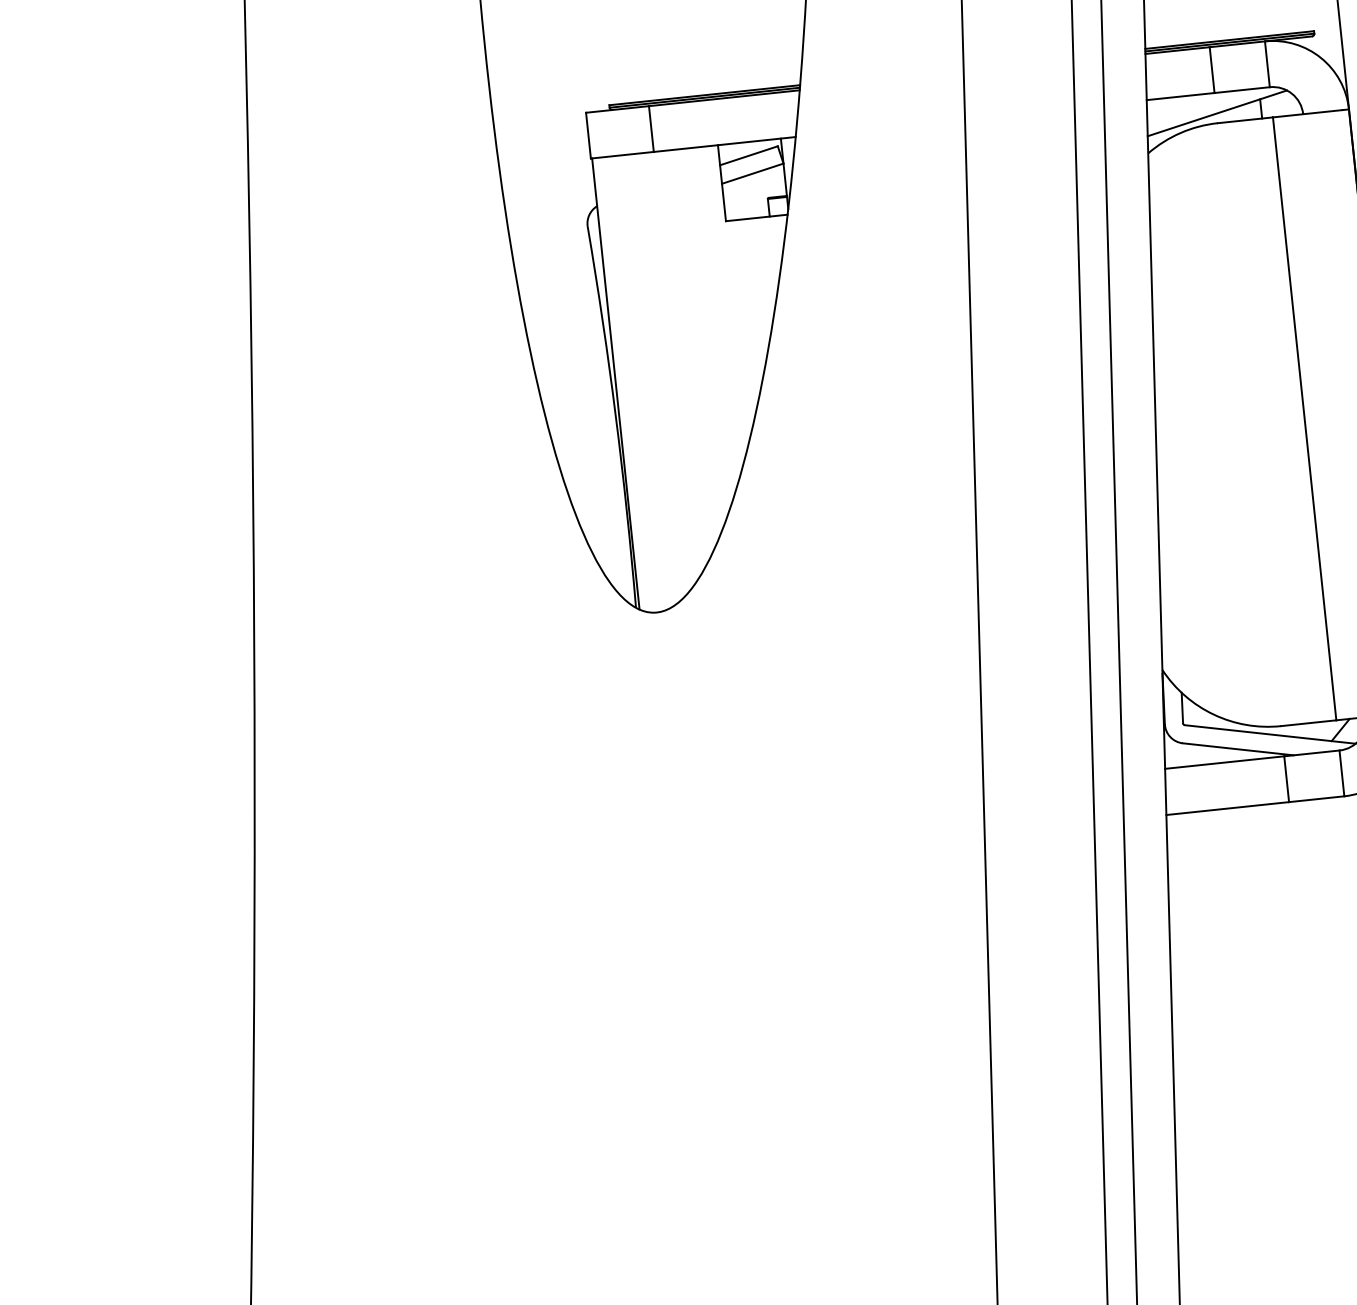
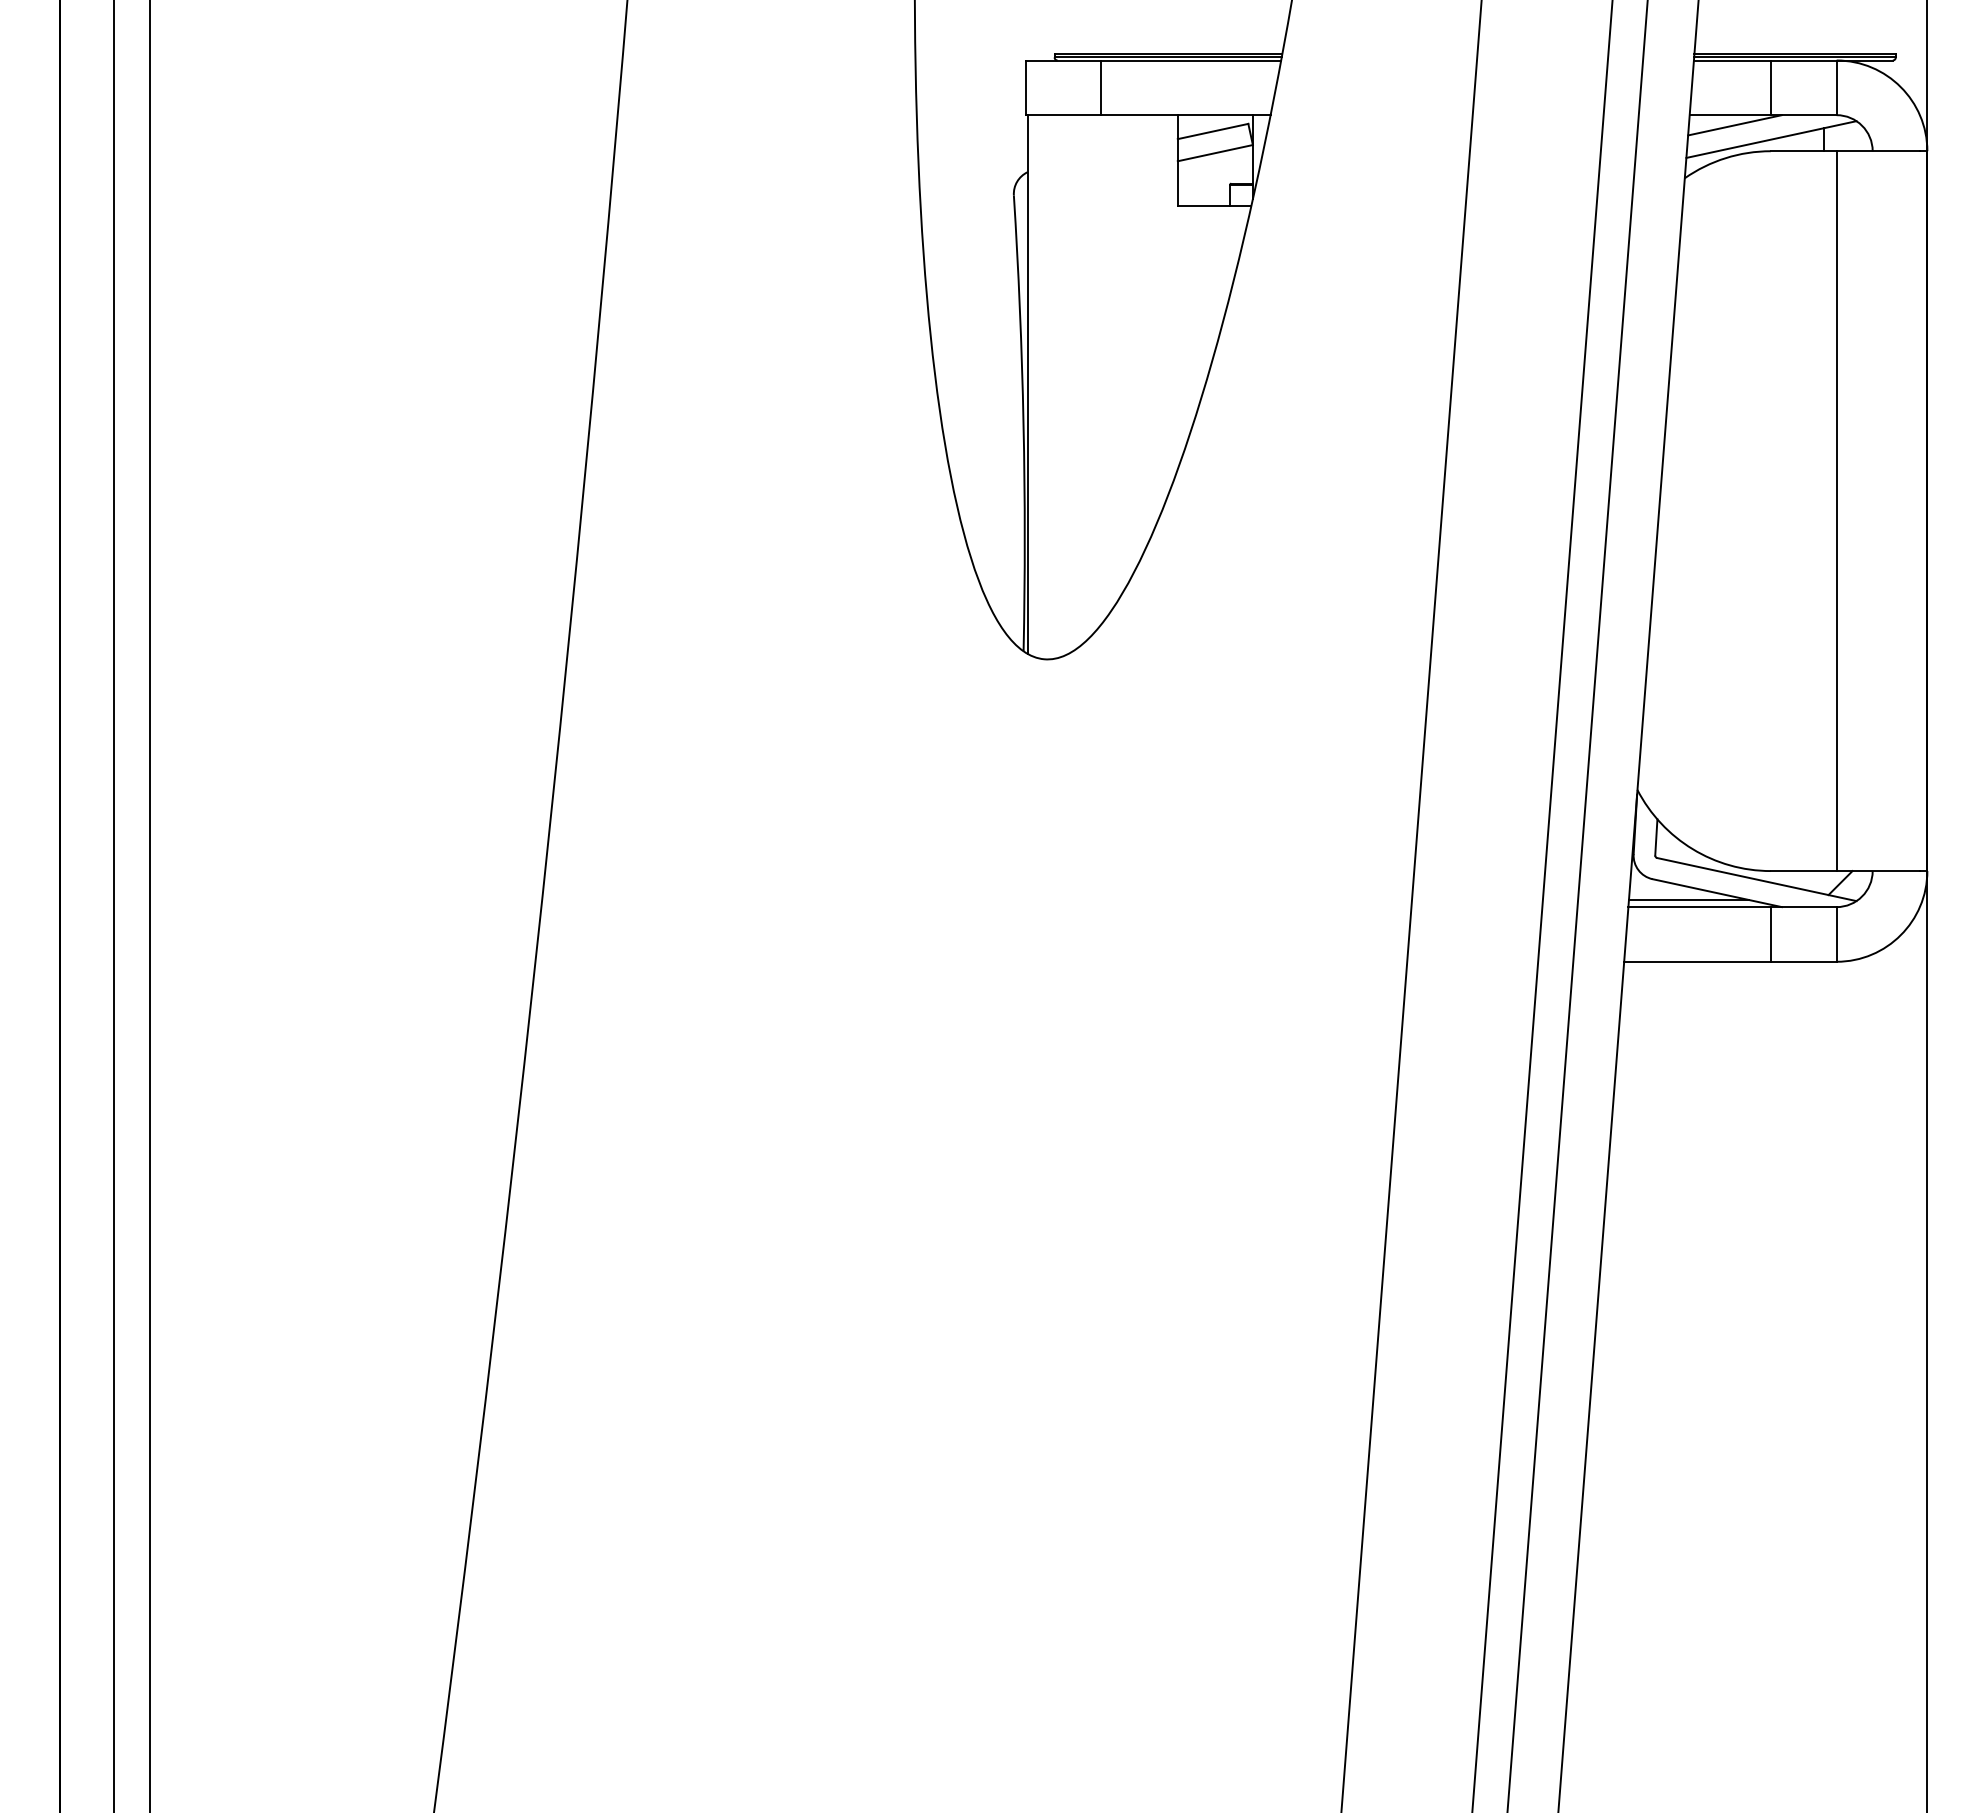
line: (1185, 104) -> (1734, 125), added
line: (1214, 757) -> (1688, 899), added

